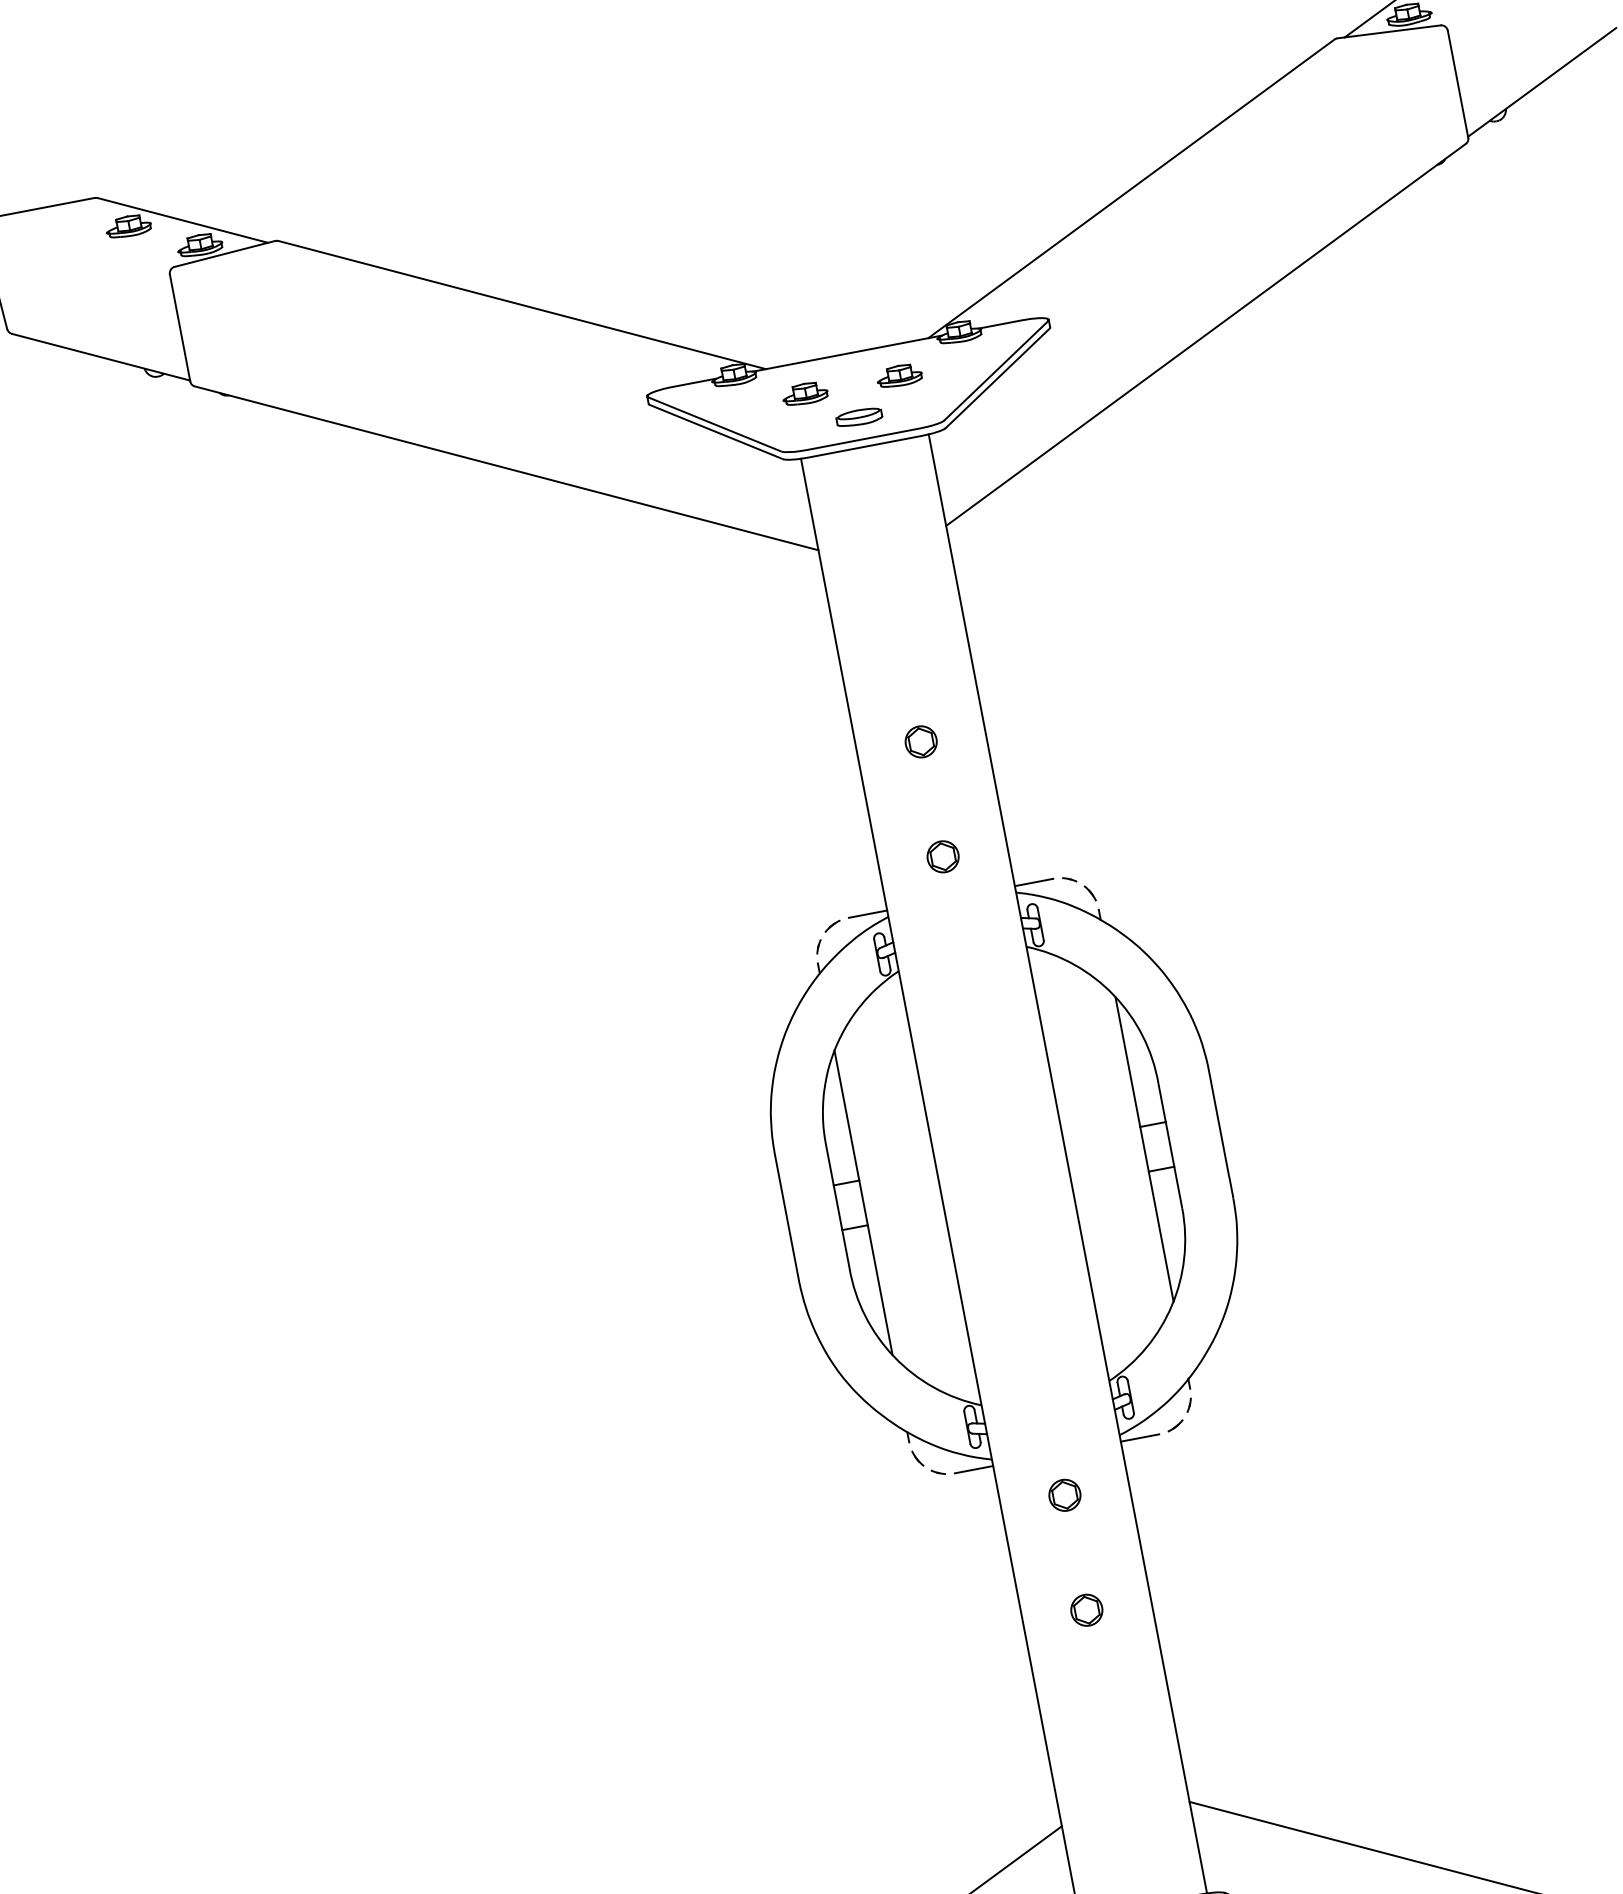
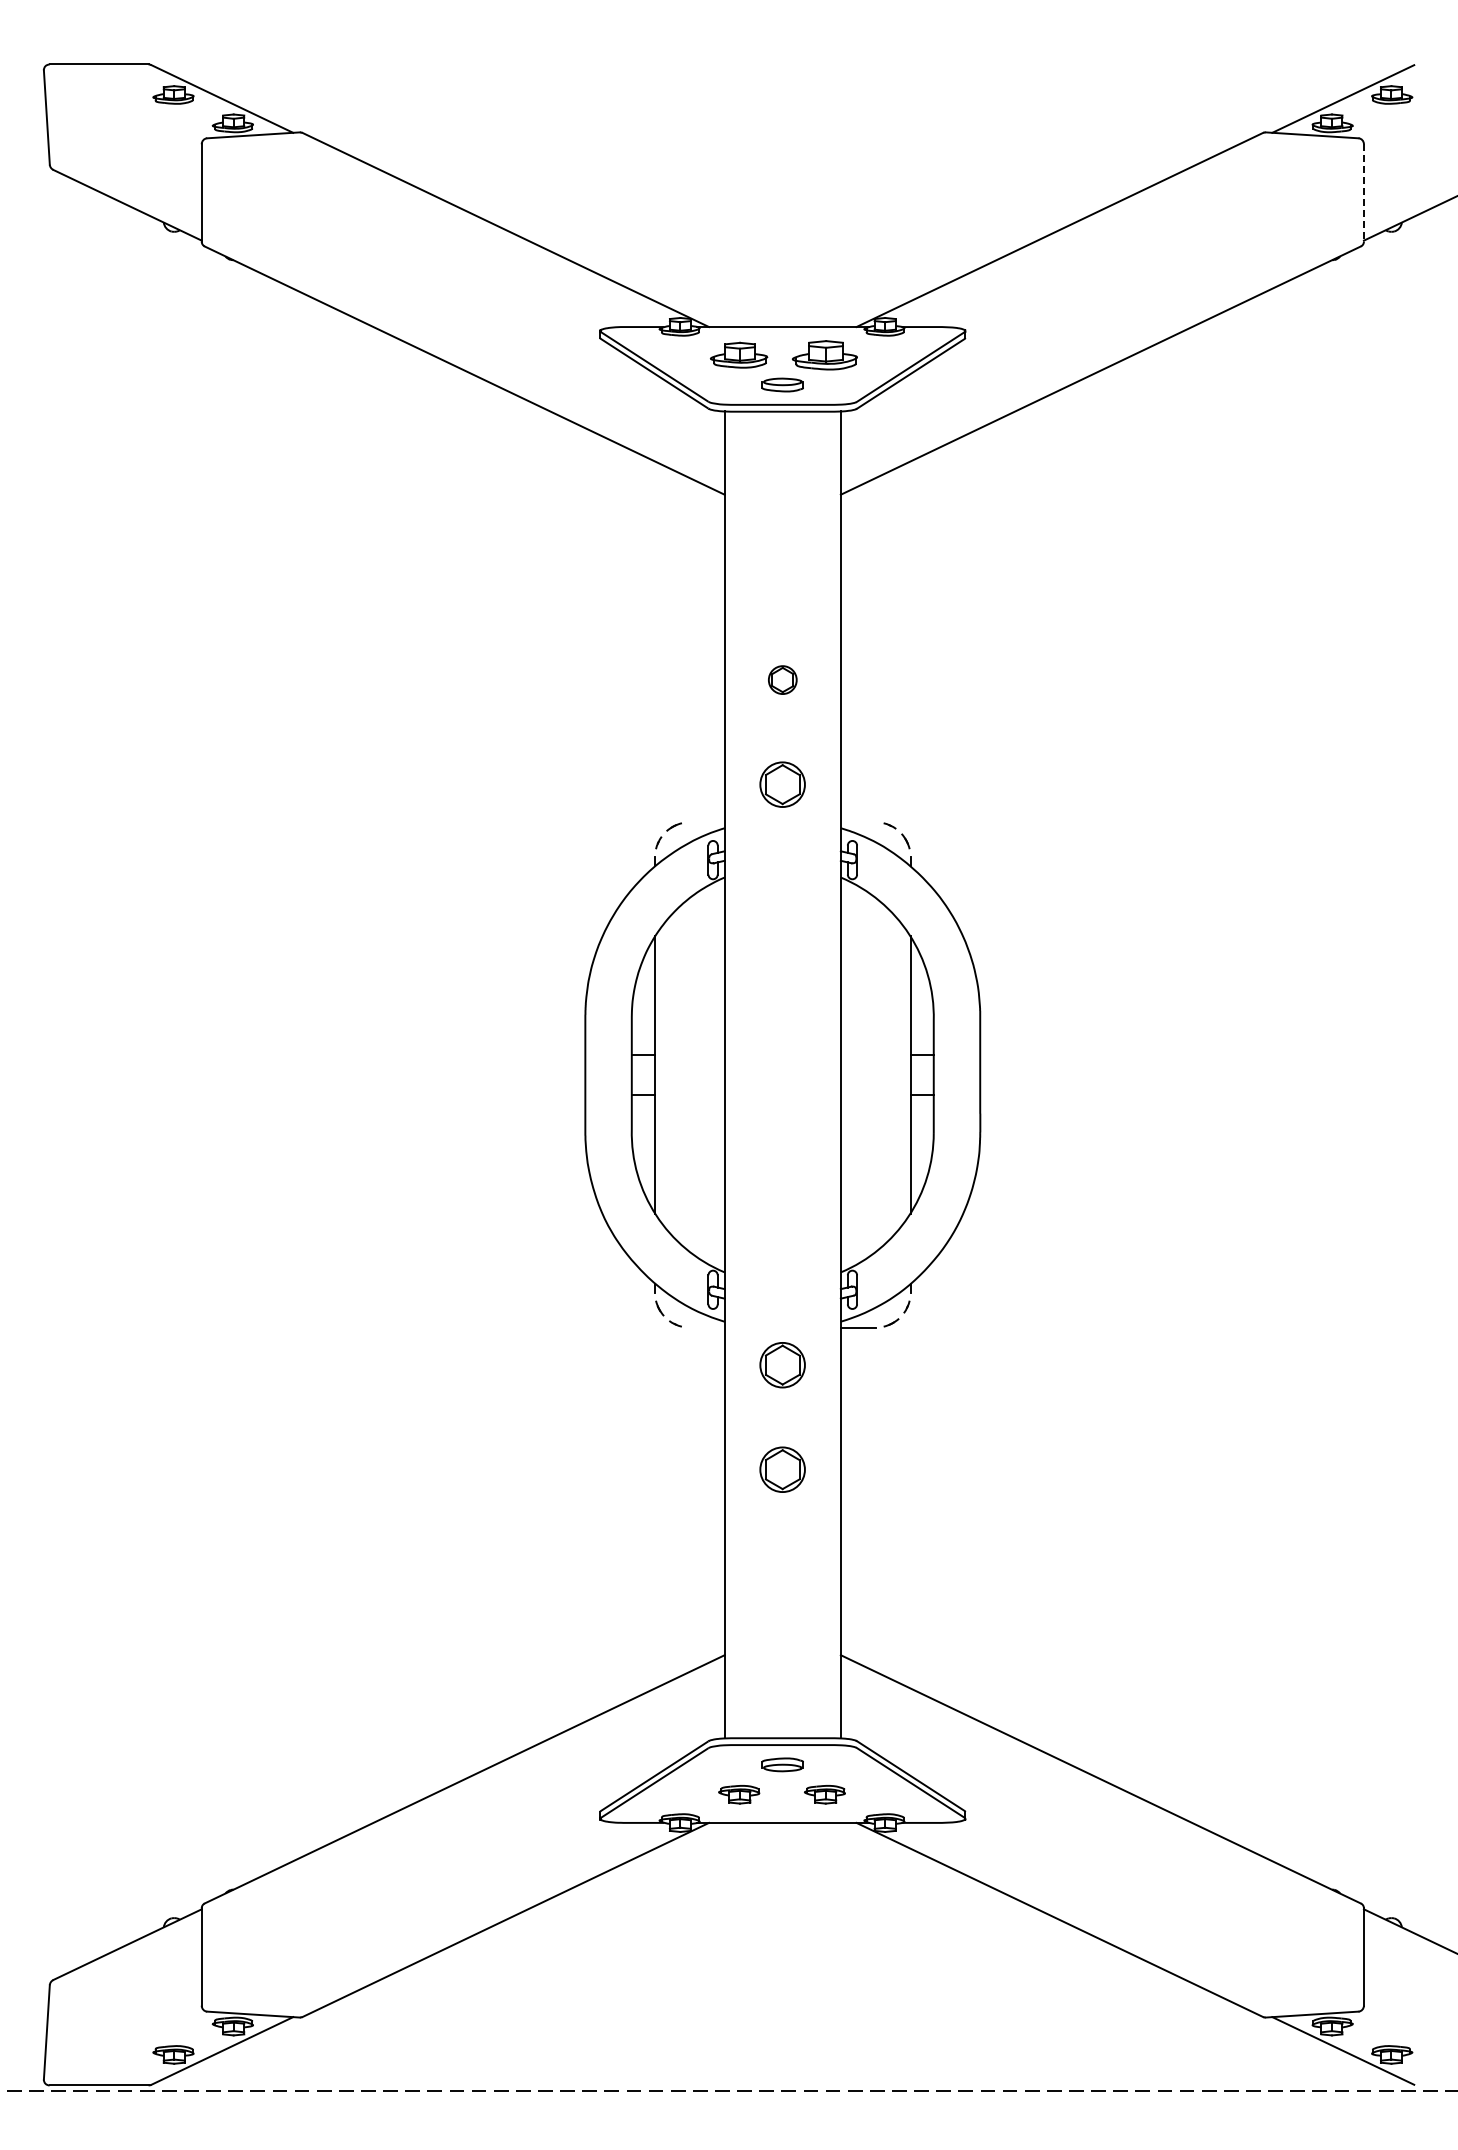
line: (1457, 83) -> (1363, 192), solid -> dashed
part: (898, 375) -> (824, 354), size x1.6
part: (805, 392) -> (739, 354), size x1.4
part: (942, 856) -> (782, 784), size x1.6
line: (1033, 882) -> (857, 822), removed
line: (867, 914) -> (706, 822), removed
line: (973, 1469) -> (706, 1327), removed
part: (1064, 1495) -> (782, 1365), size x1.6
part: (1086, 1609) -> (782, 1469), size x1.6

